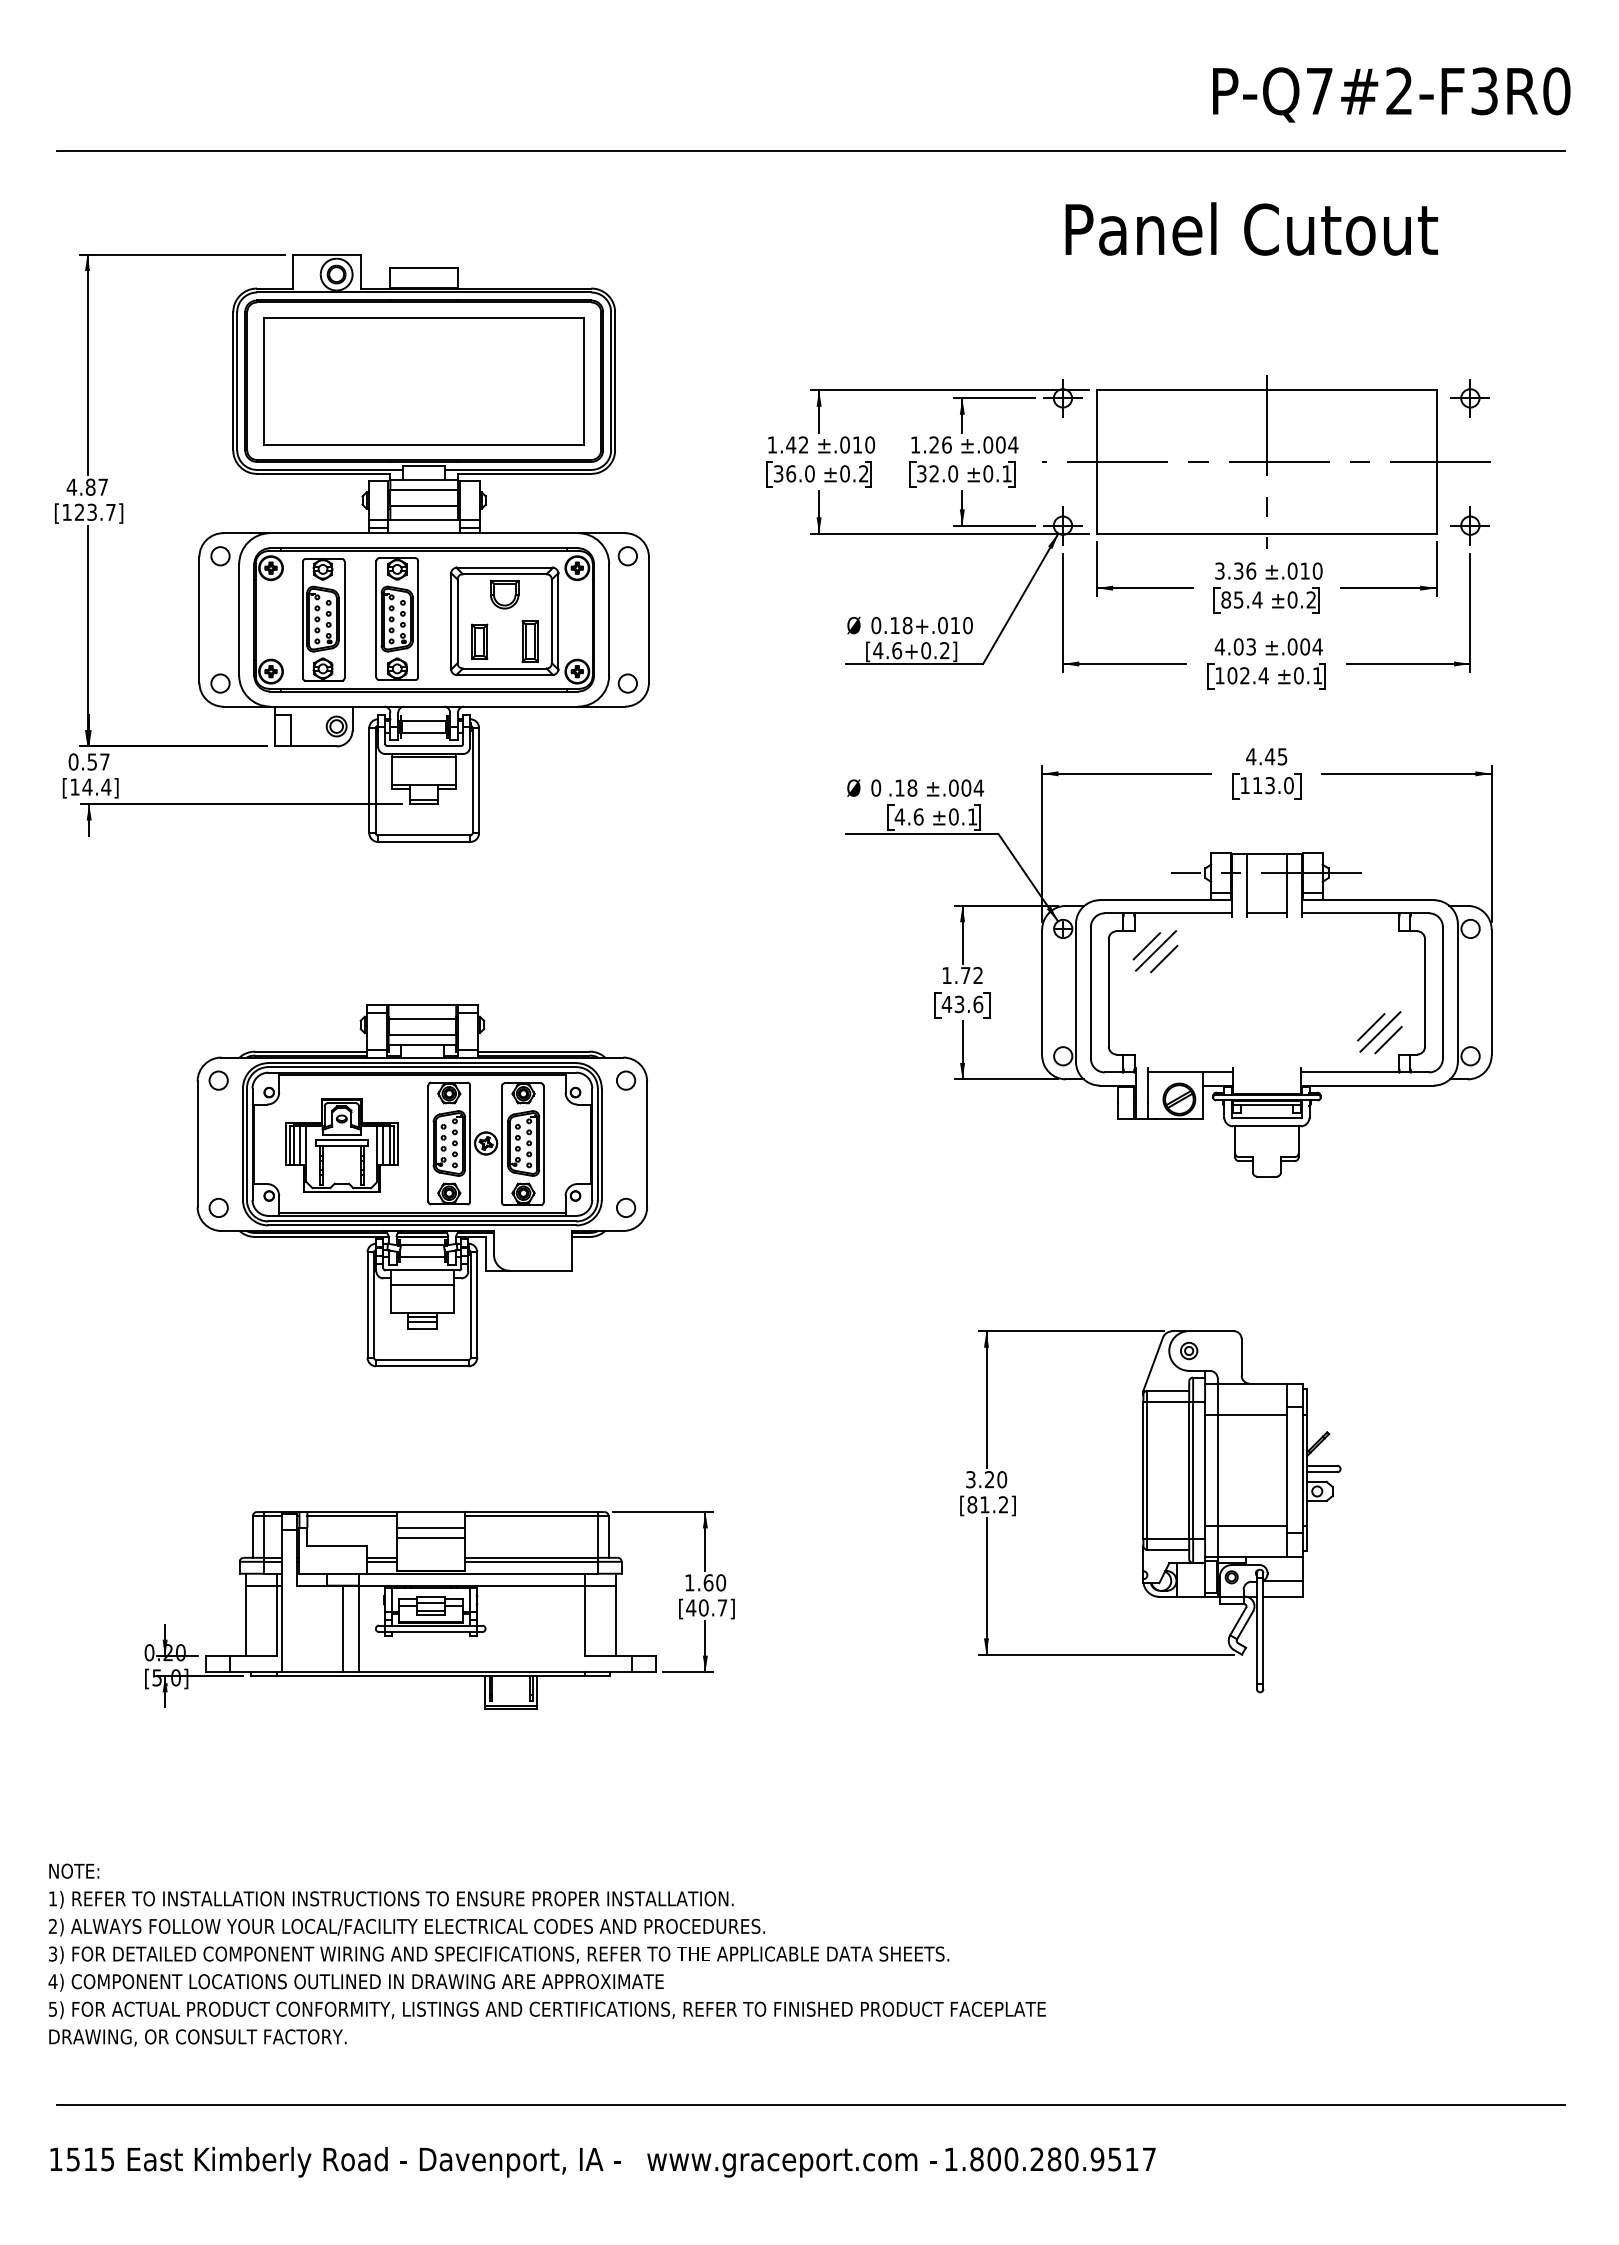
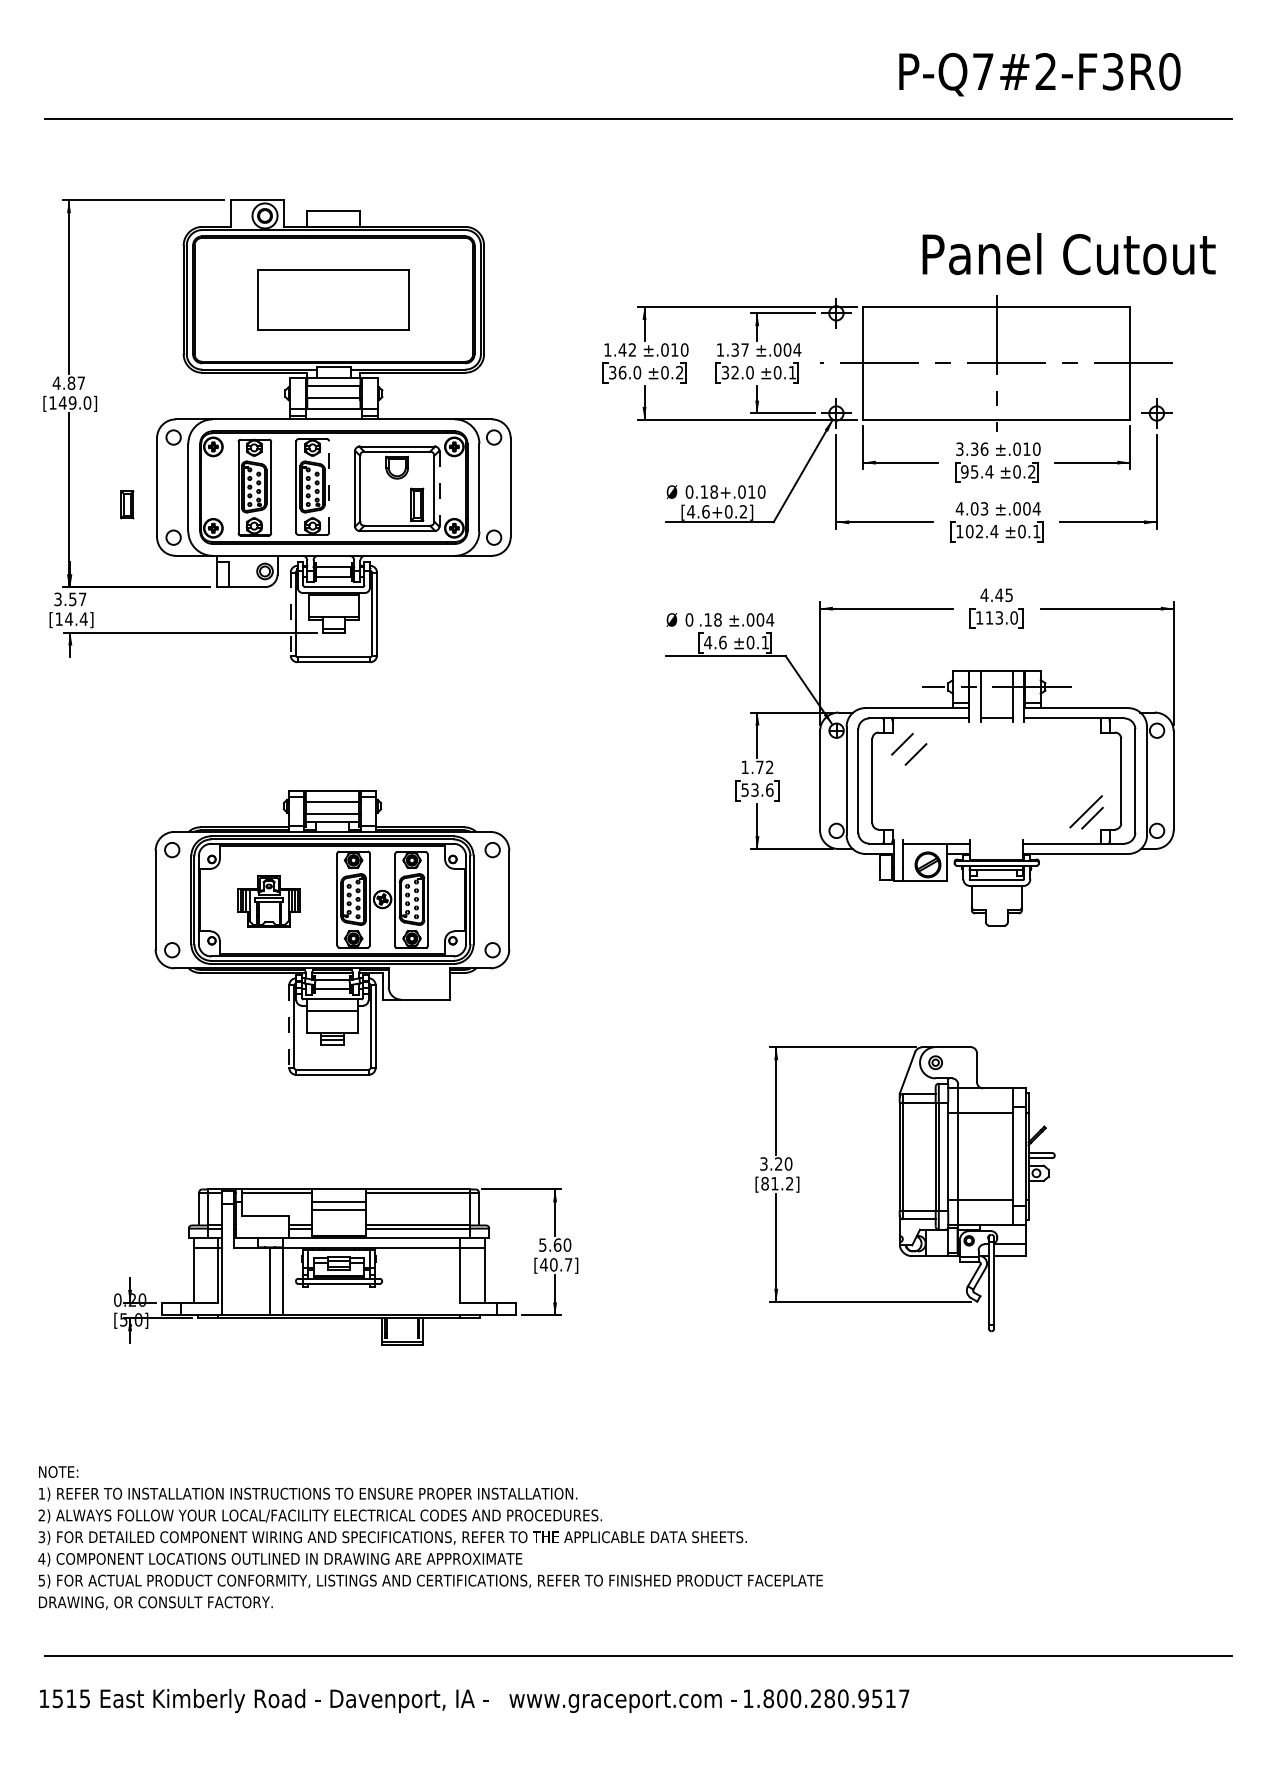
text: (1391, 94) -> (1039, 74), moved
text: (1251, 228) -> (1068, 253), moved
part: (423, 381) -> (333, 300), size x0.6
part: (1469, 398) -> (1156, 313), removed
text: (940, 444) -> (740, 349), 1.26 -> 1.37
text: (94, 511) -> (74, 402), [123.7] -> [149.0]
text: (1226, 599) -> (965, 471), 85.4 -> 95.4
line: (418, 619) -> (329, 487), solid -> dashed
line: (558, 621) -> (439, 488), solid -> dashed
part: (479, 641) -> (127, 504), moved
text: (73, 761) -> (57, 599), 0.57 -> 3.57
line: (369, 780) -> (290, 613), solid -> dashed
line: (1156, 950) -> (909, 747), removed
text: (946, 1004) -> (744, 790), 43.6 -> 53.6
line: (1371, 1027) -> (1079, 808), removed
part: (341, 1145) -> (268, 901), size x0.7
line: (367, 1305) -> (289, 1026), solid -> dashed
text: (689, 1582) -> (542, 1244), 1.60 -> 5.60

